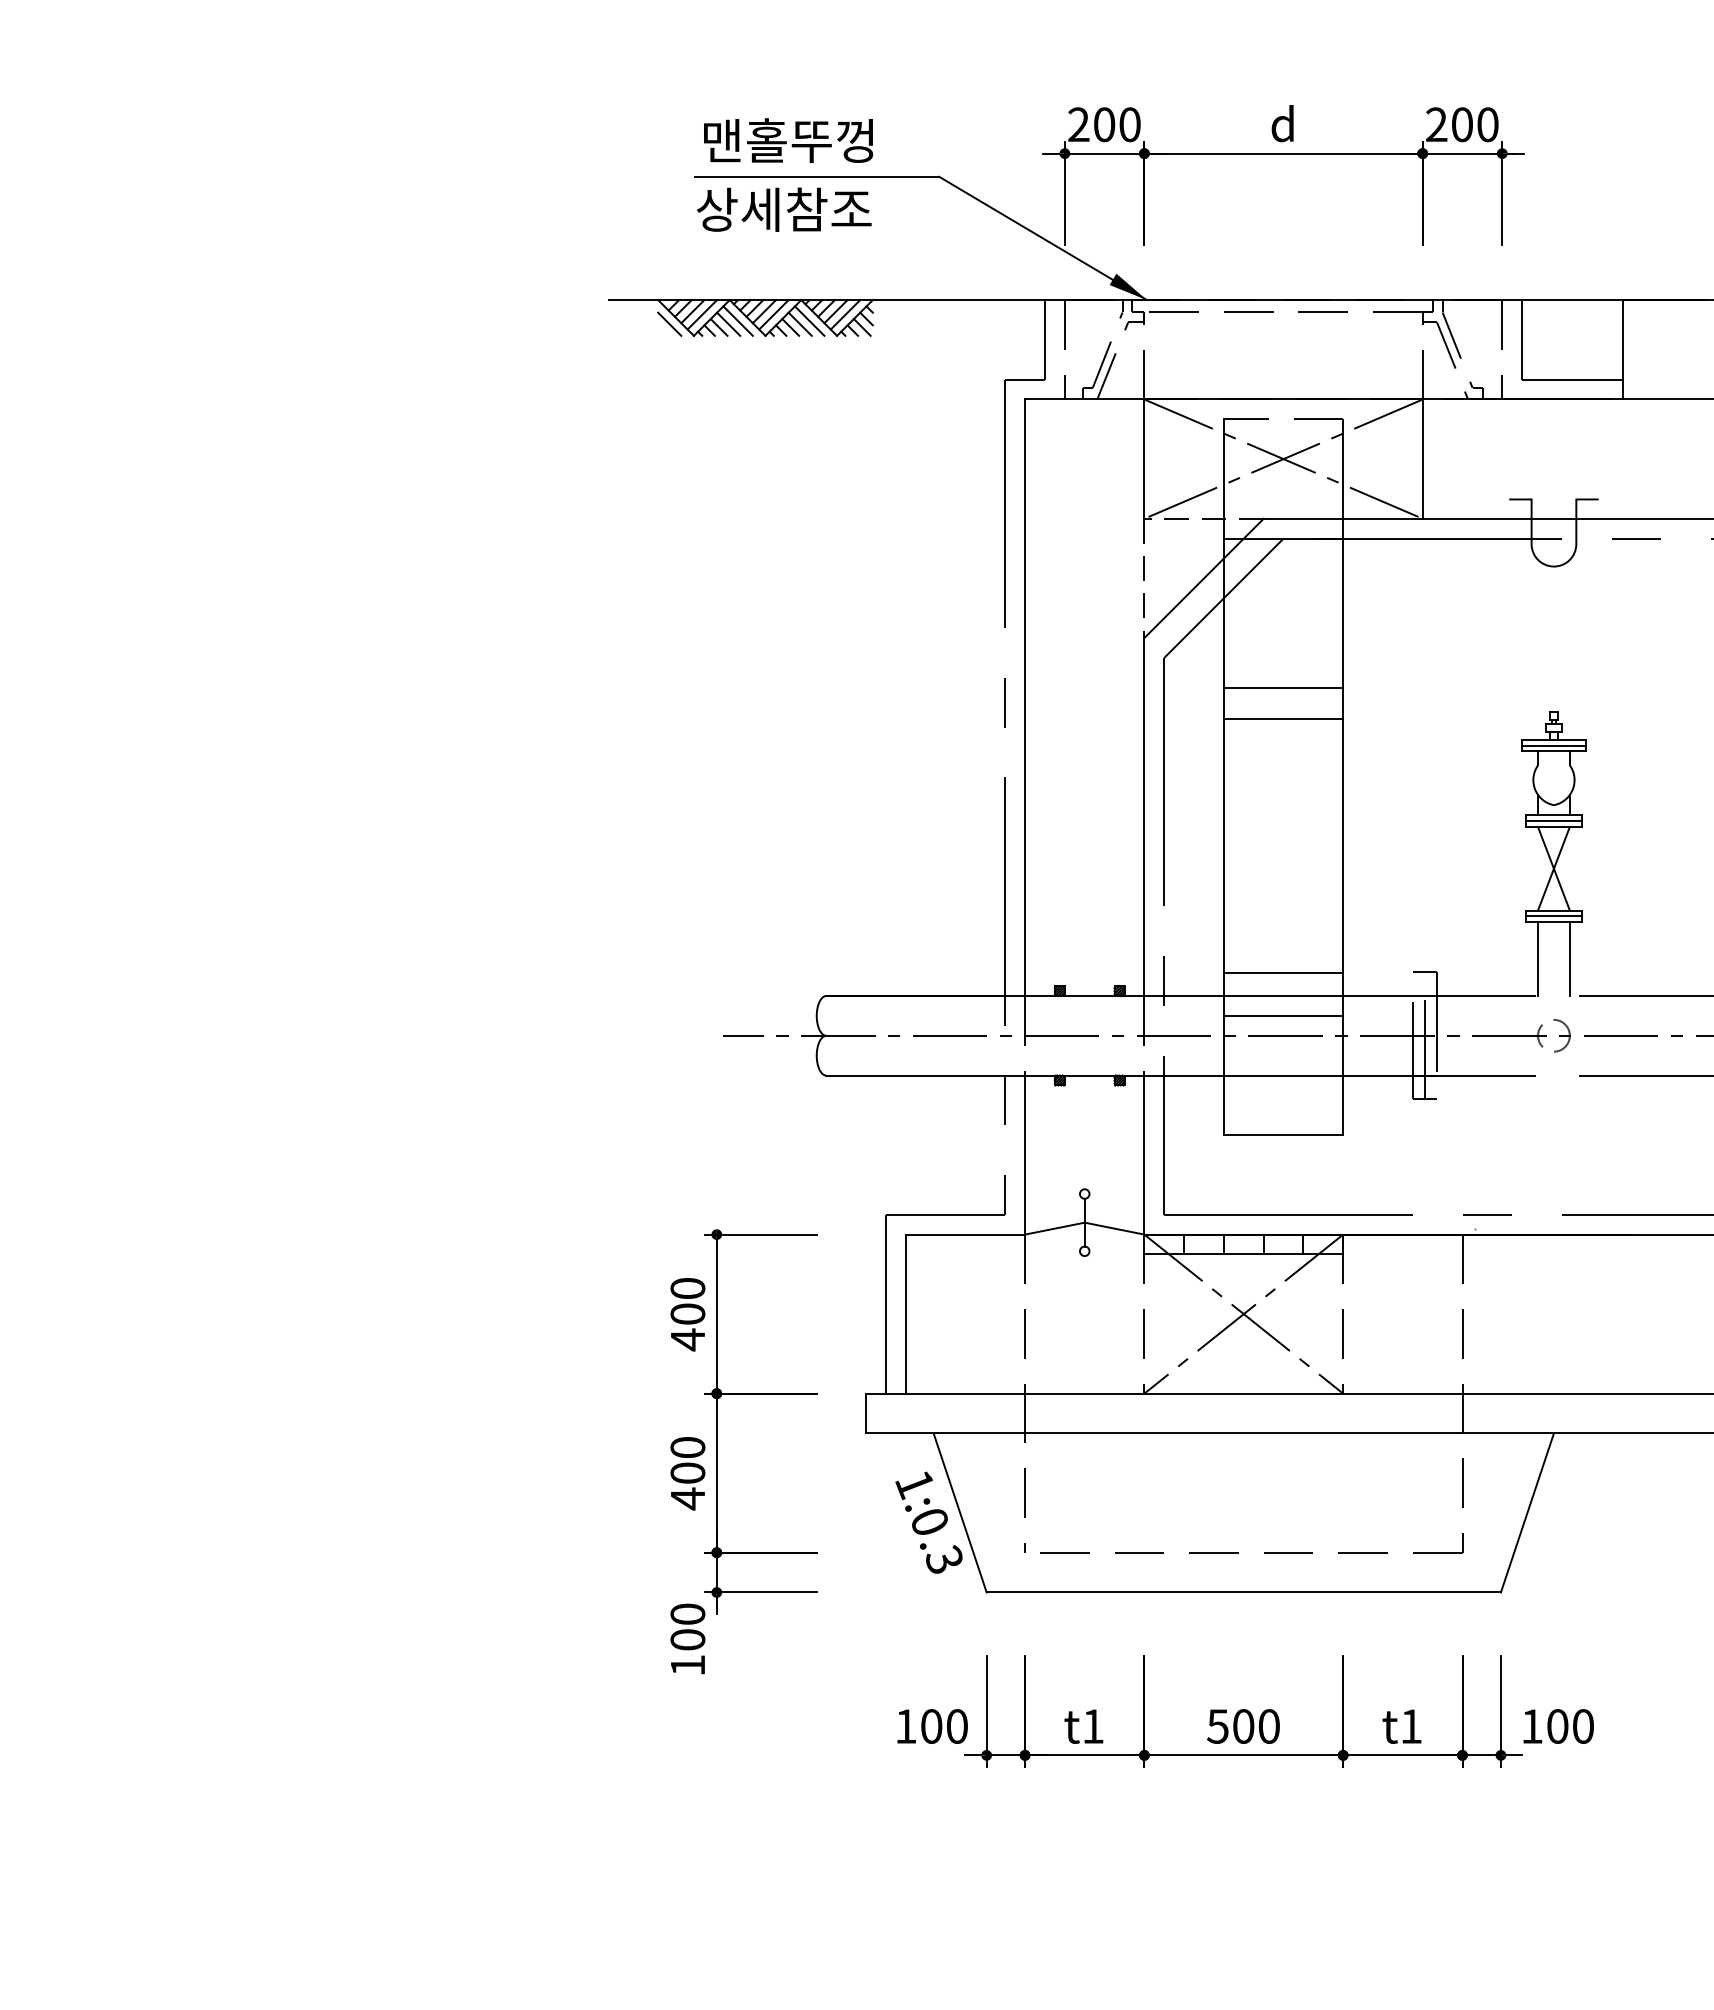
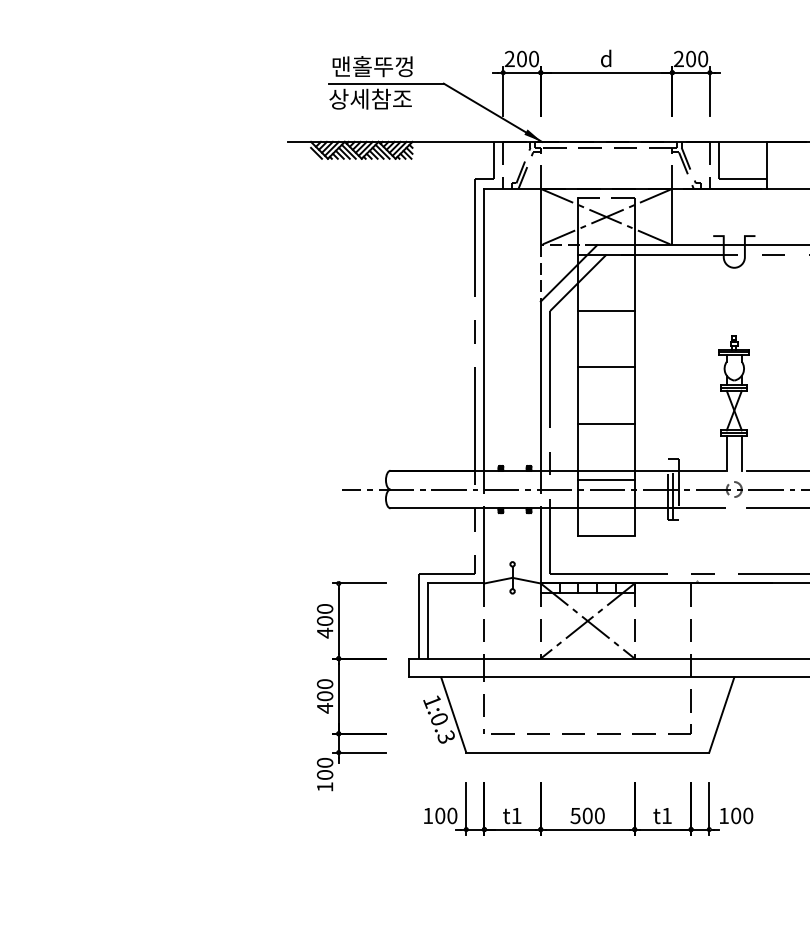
line: (1283, 688) -> (606, 367), moved
line: (1283, 720) -> (606, 311), moved
line: (1283, 972) -> (606, 423), moved

